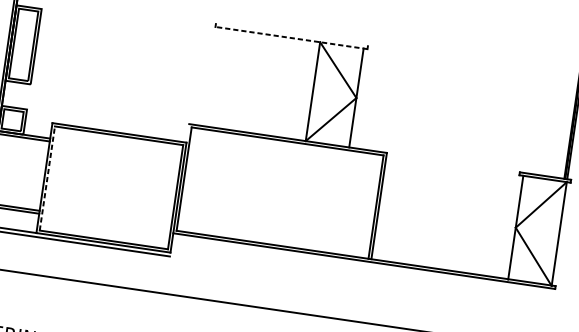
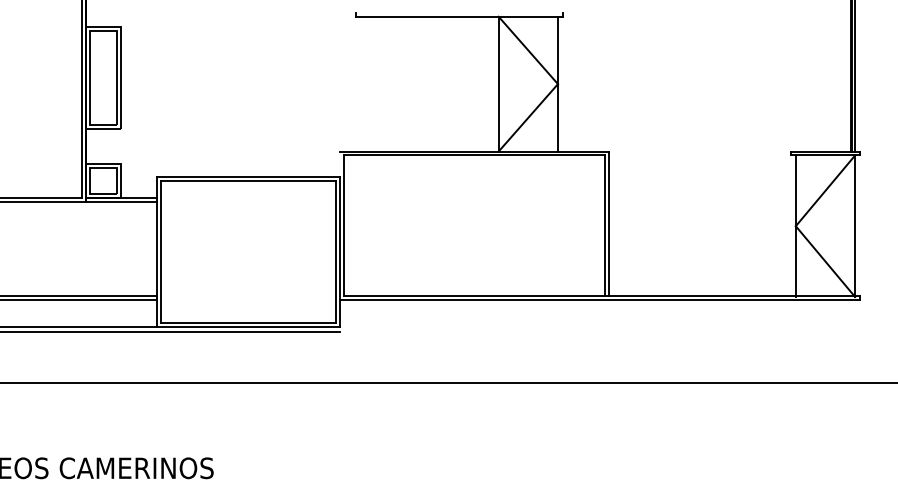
line: (291, 37) -> (459, 16), dashed -> solid
line: (47, 178) -> (161, 251), dashed -> solid

